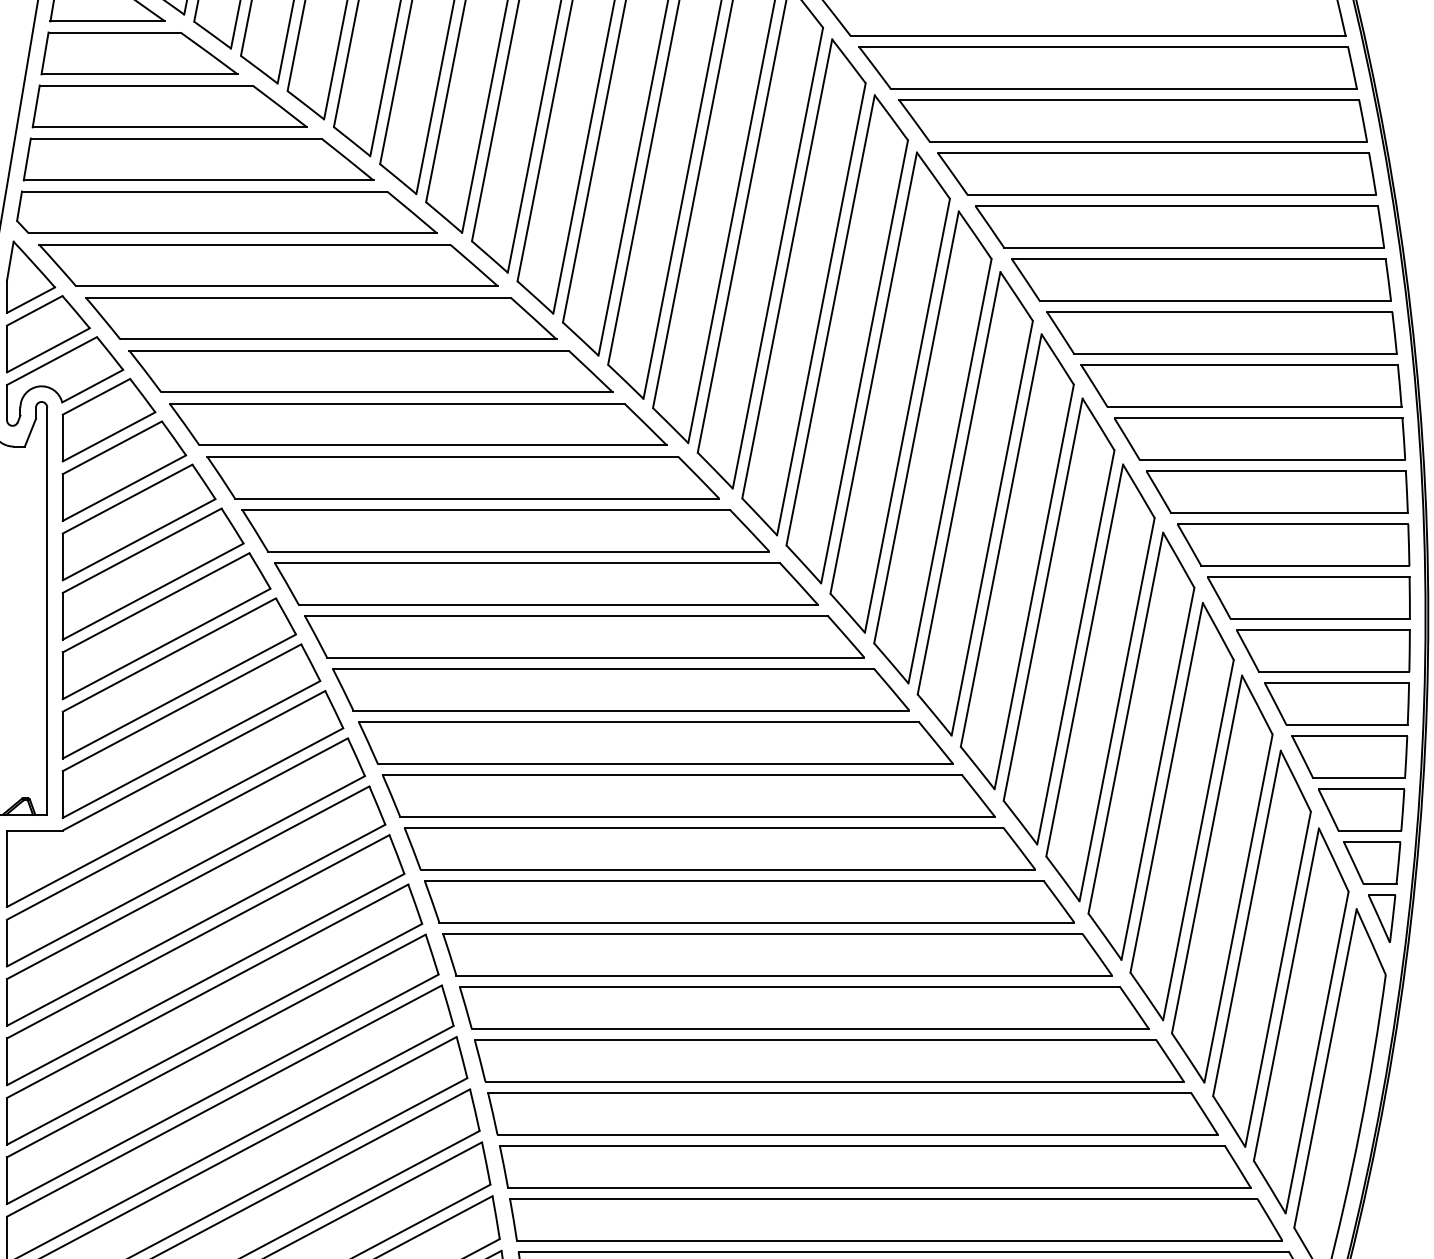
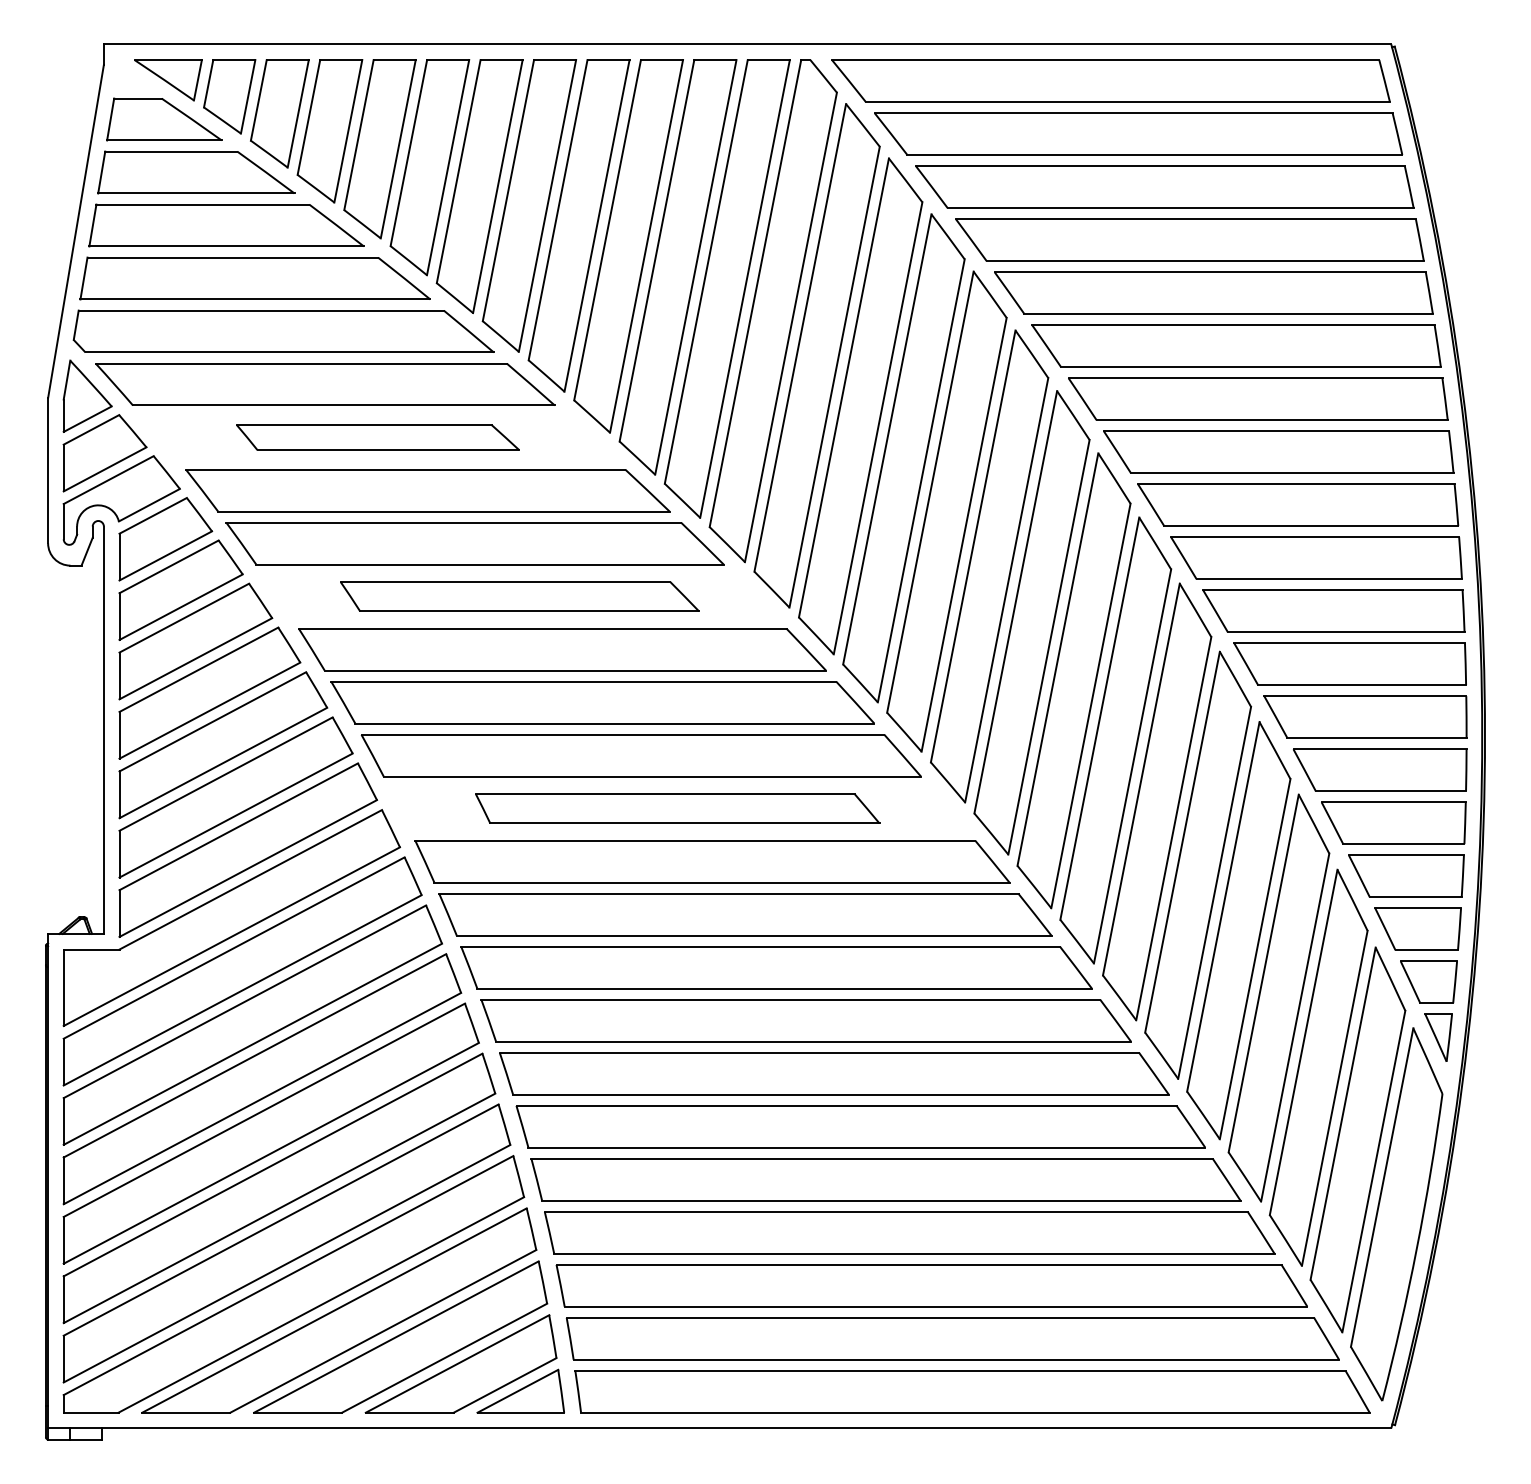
part: (320, 318) -> (377, 437), size x0.6
part: (462, 477) -> (519, 596), size x0.7
part: (620, 689) -> (677, 808), size x0.7

